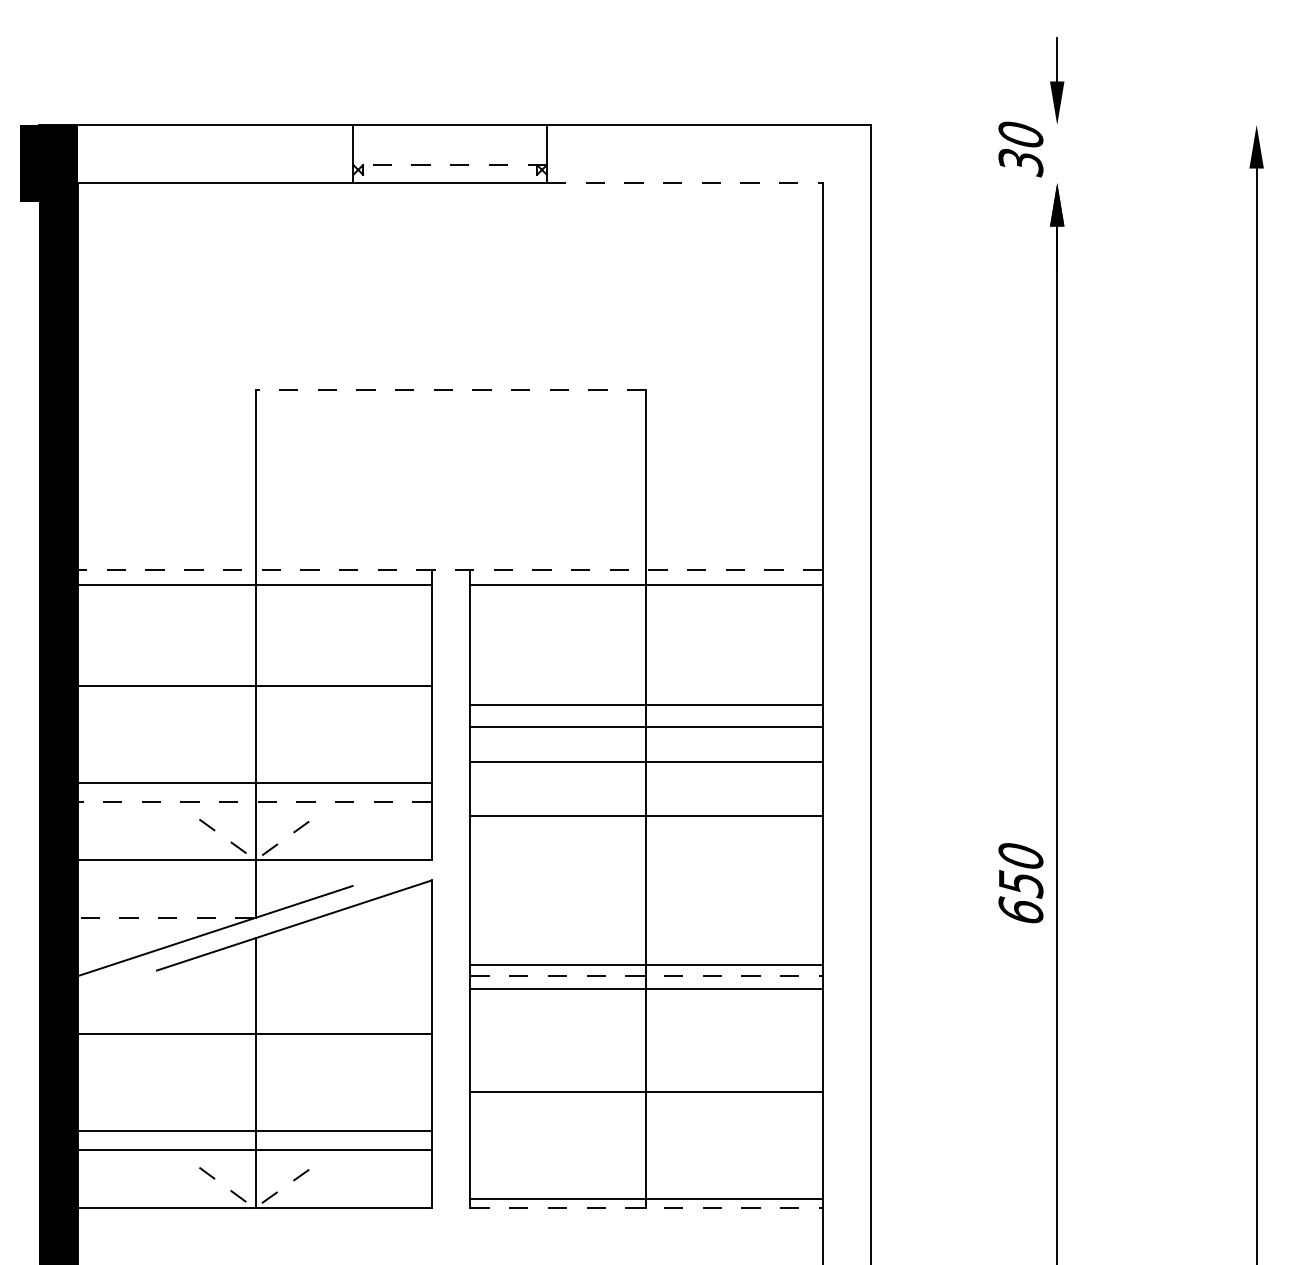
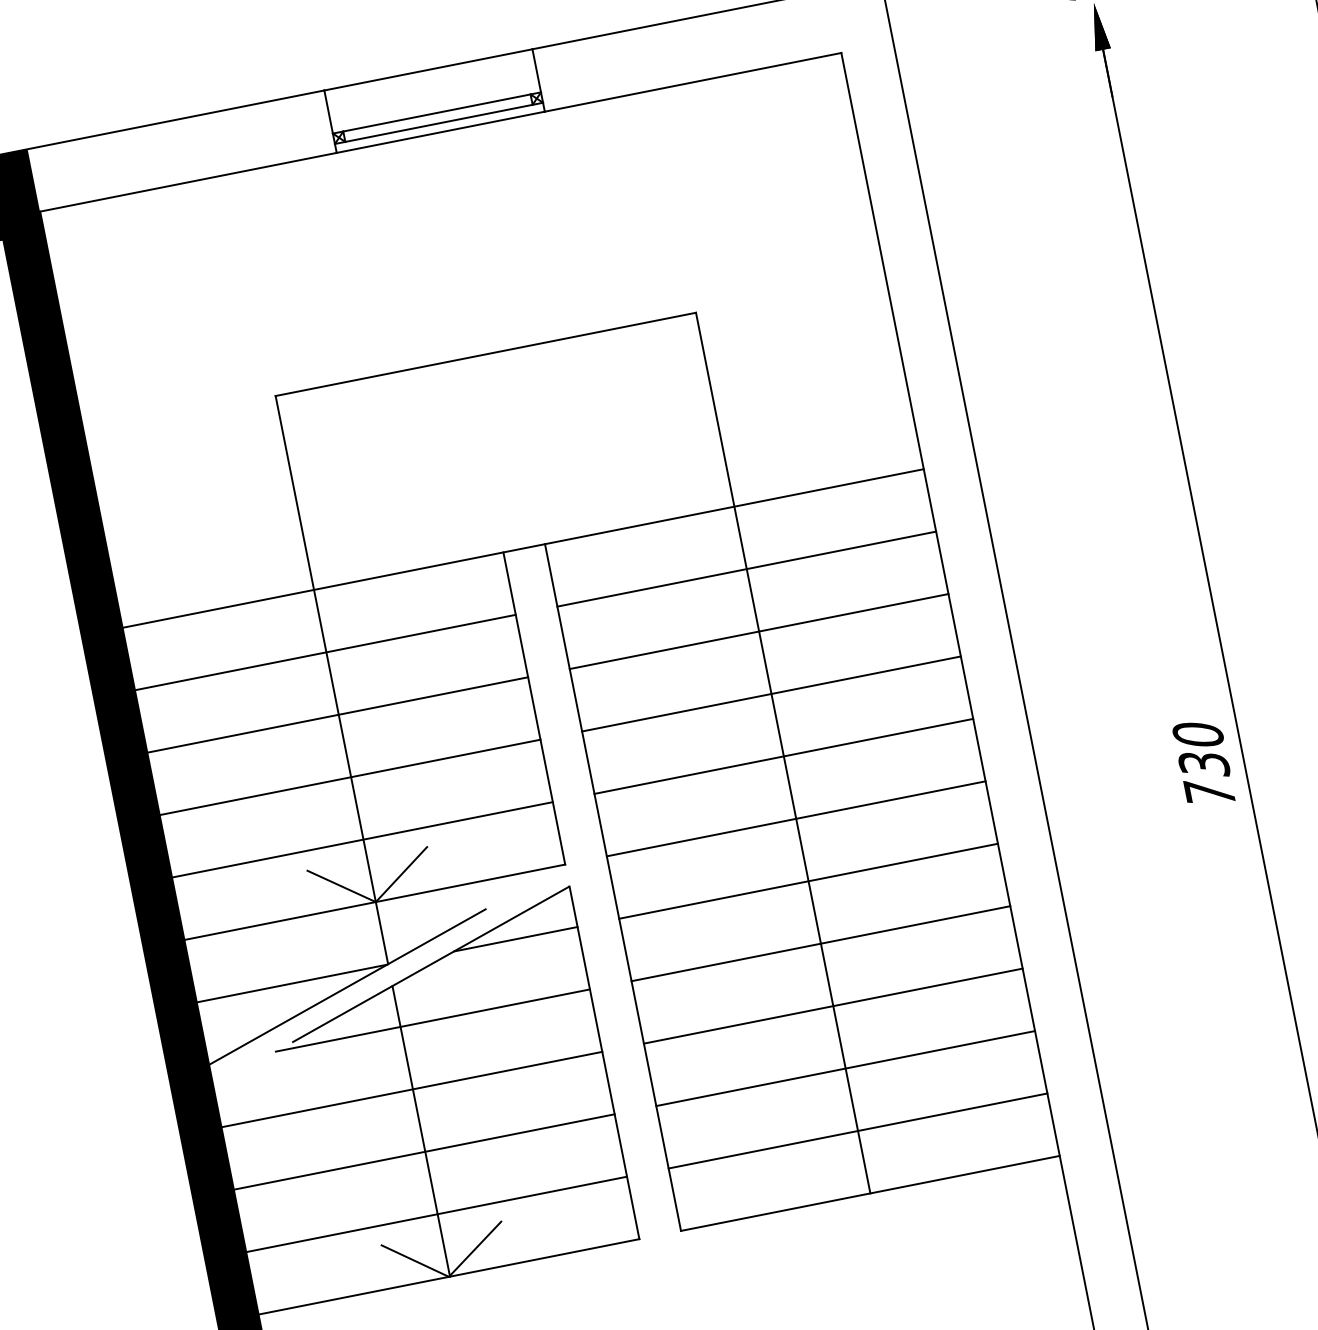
line: (450, 165) -> (437, 113), dashed -> solid
line: (449, 174) -> (438, 123), added
line: (684, 183) -> (692, 82), dashed -> solid
line: (450, 389) -> (485, 354), dashed -> solid
line: (449, 569) -> (522, 548), dashed -> solid
line: (254, 584) -> (324, 652), moved
line: (646, 584) -> (746, 568), moved
line: (646, 705) -> (771, 694), moved
line: (646, 727) -> (759, 632), moved
line: (646, 762) -> (783, 756), moved
line: (254, 783) -> (349, 777), moved
line: (254, 802) -> (362, 840), dashed -> solid
line: (646, 816) -> (796, 819), moved
line: (255, 860) -> (375, 902), dashed -> solid
text: (1020, 896) -> (1206, 778), 650 -> 730
line: (165, 918) -> (291, 984), dashed -> solid
line: (373, 918) -> (514, 939), added
line: (646, 965) -> (808, 881), moved
line: (285, 976) -> (432, 1020), added
line: (646, 976) -> (821, 944), dashed -> solid
line: (646, 989) -> (833, 1006), moved
line: (254, 1131) -> (424, 1152), moved
line: (646, 1199) -> (858, 1131), moved
line: (255, 1207) -> (449, 1275), dashed -> solid
line: (646, 1208) -> (870, 1193), dashed -> solid

